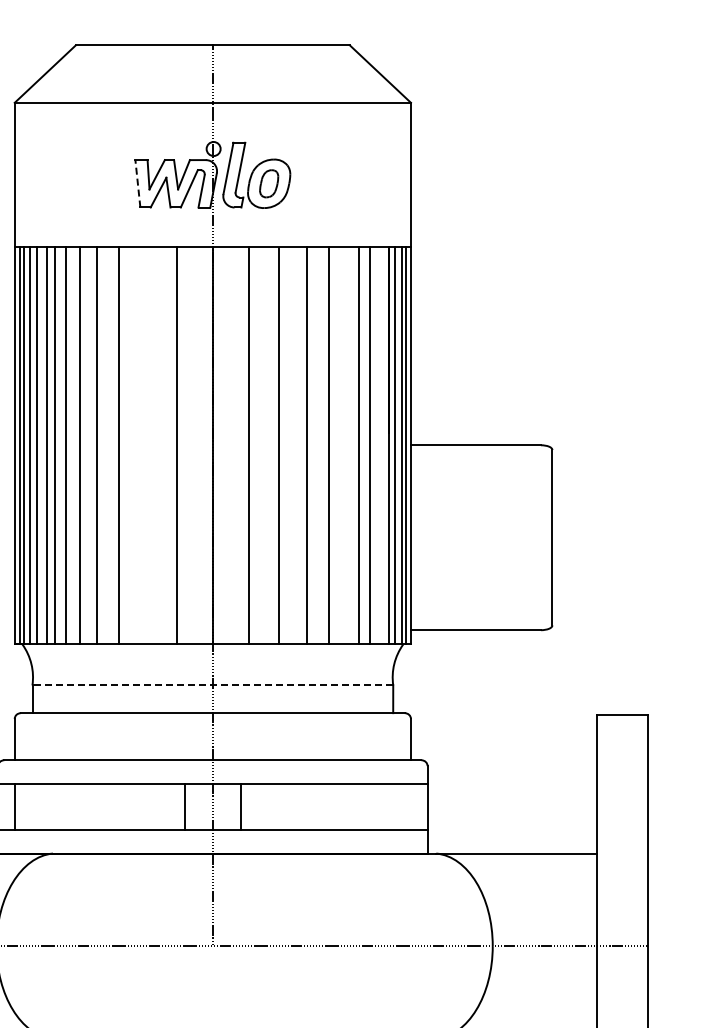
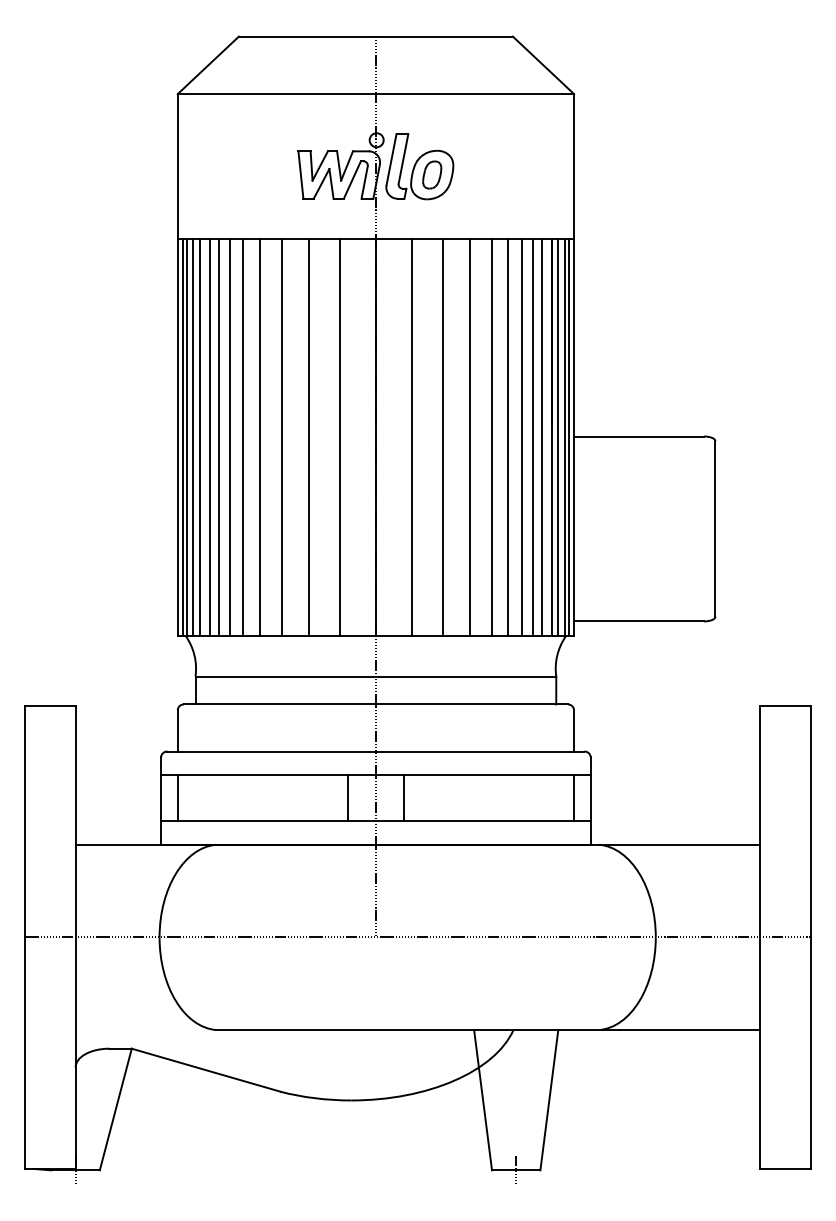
line: (137, 184) -> (300, 175), dashed -> solid
line: (345, 445) -> (508, 436), added
line: (379, 445) -> (542, 436), added
line: (146, 446) -> (309, 437), added
line: (212, 685) -> (375, 676), dashed -> solid
line: (411, 806) -> (574, 797), added

